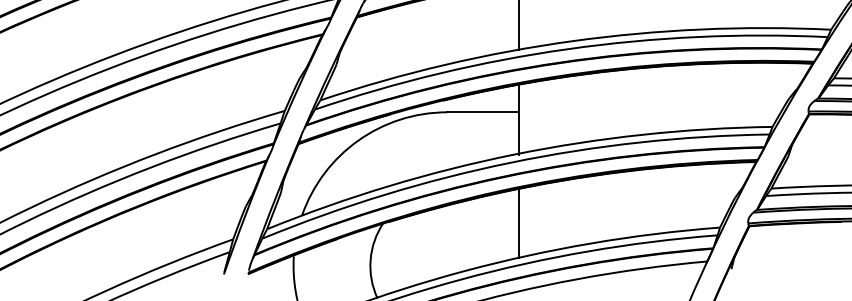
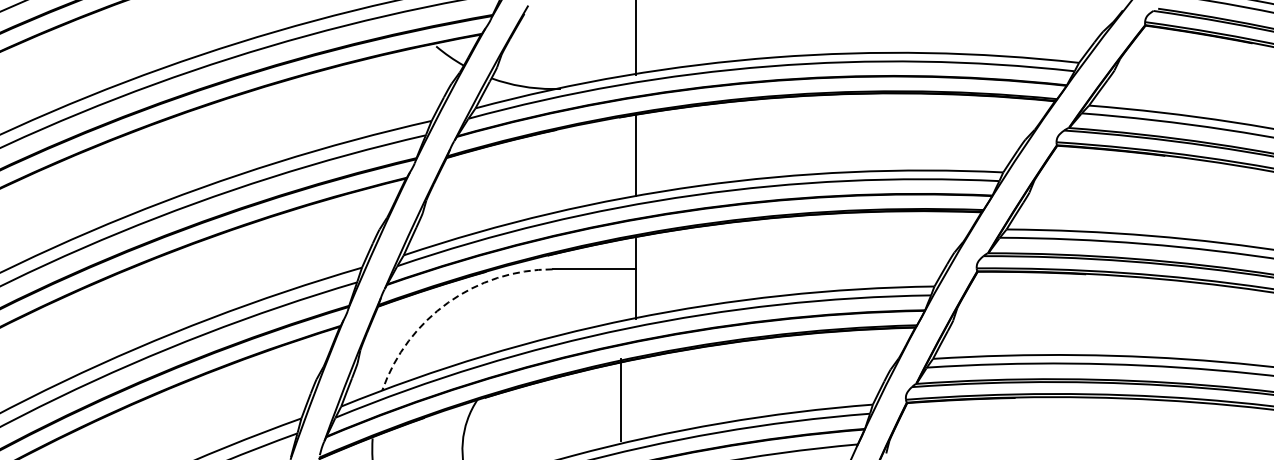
arc: (358, 140) -> (448, 302), solid -> dashed
line: (518, 223) -> (621, 399), moved

